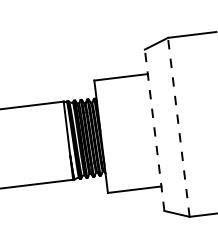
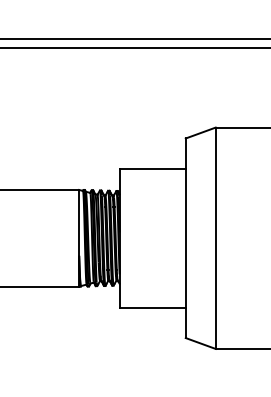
line: (178, 127) -> (215, 238), dashed -> solid
line: (154, 130) -> (185, 238), dashed -> solid

